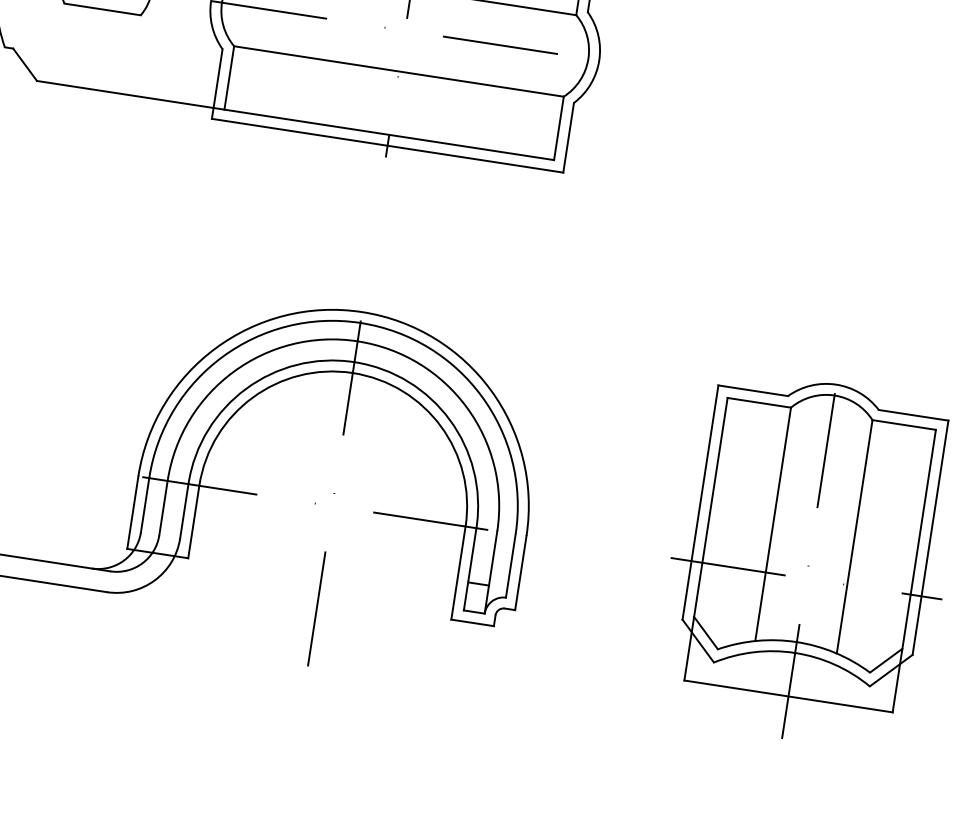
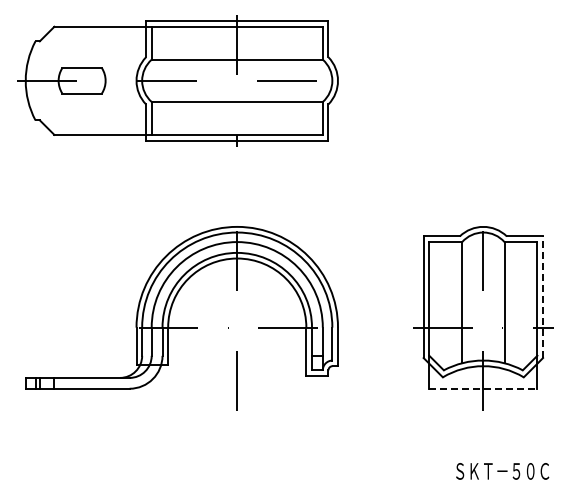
line: (931, 538) -> (543, 297), solid -> dashed
line: (788, 696) -> (483, 388), solid -> dashed

